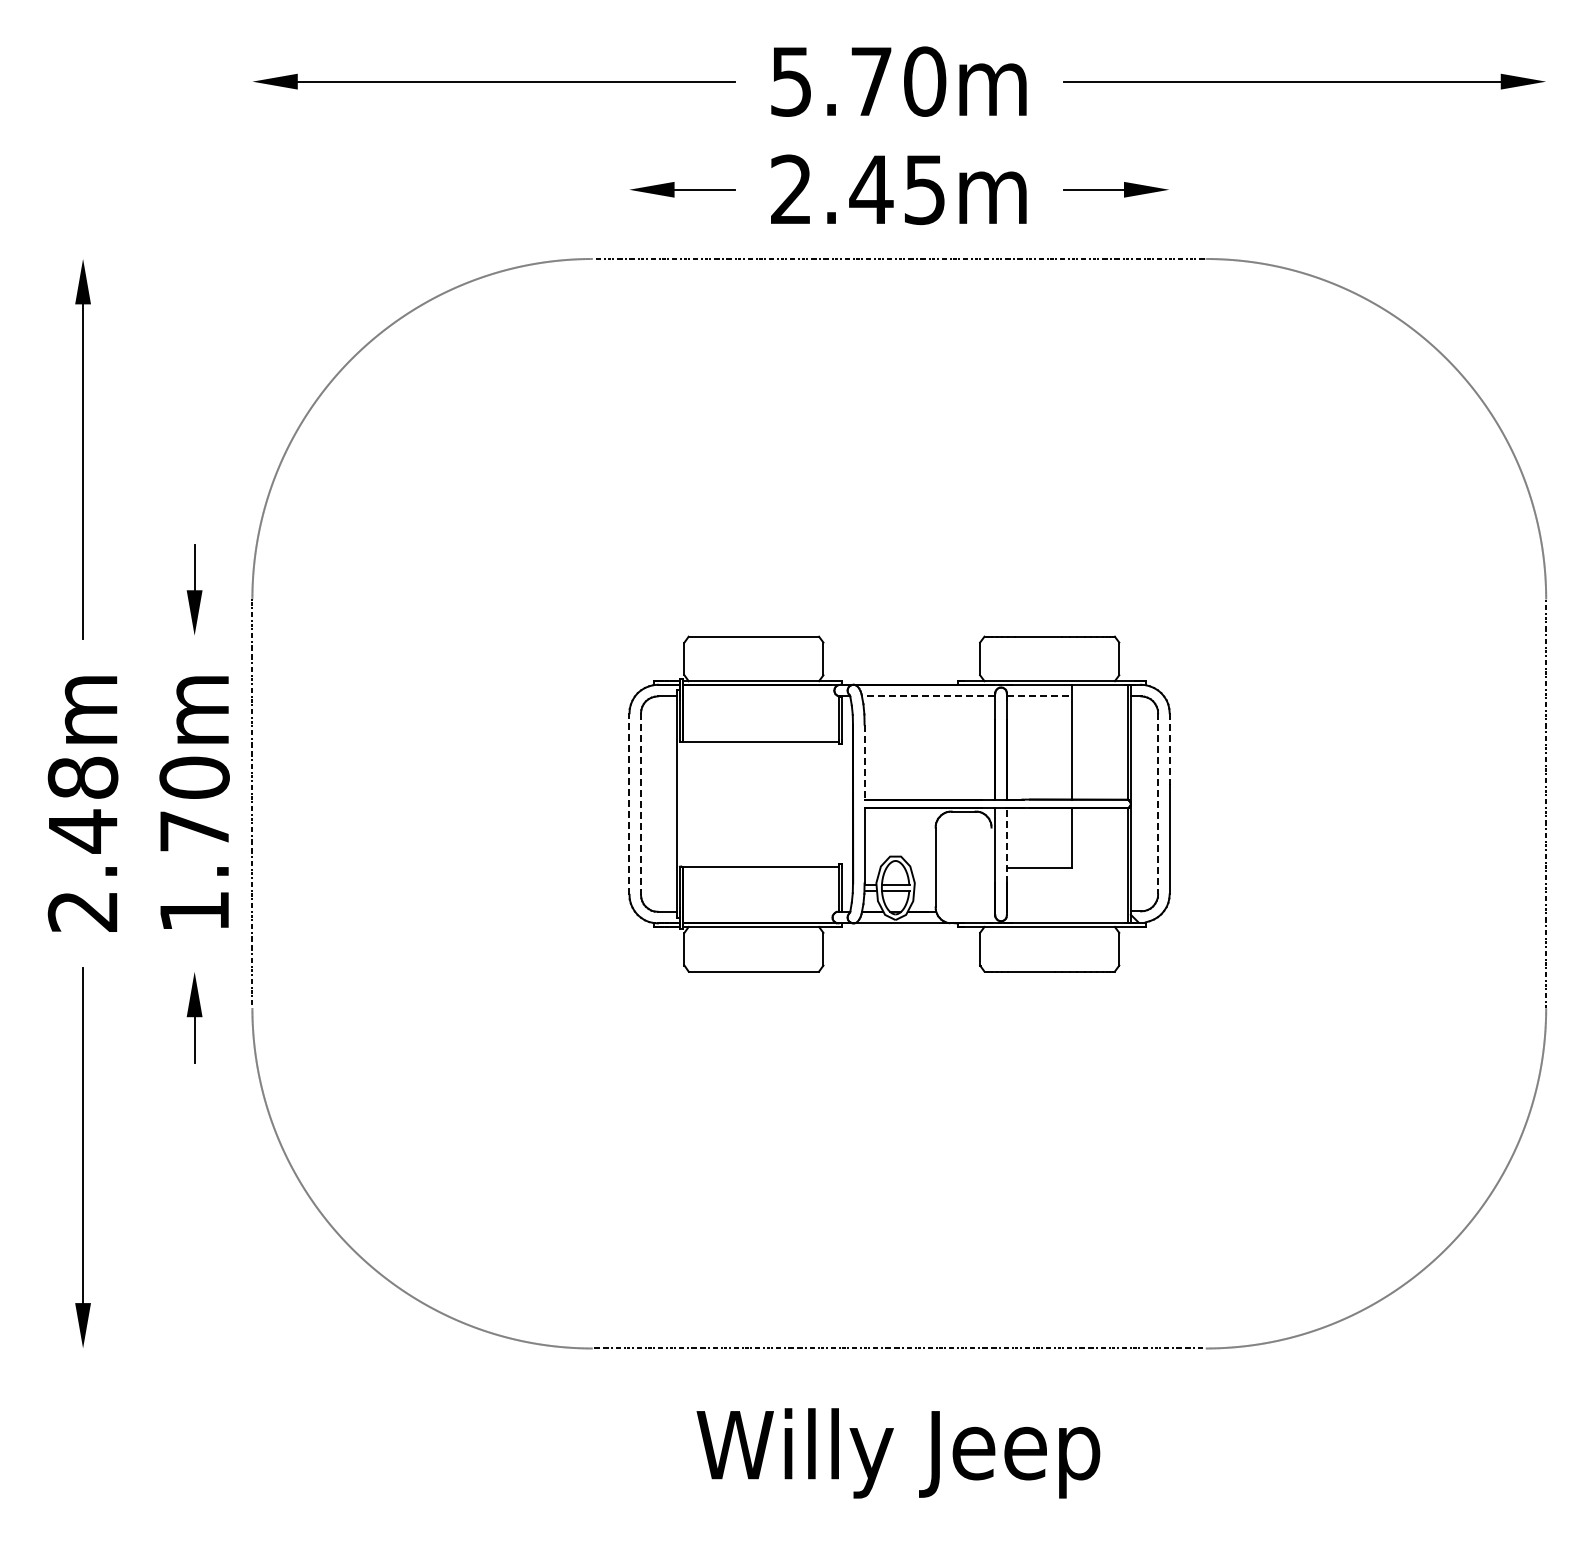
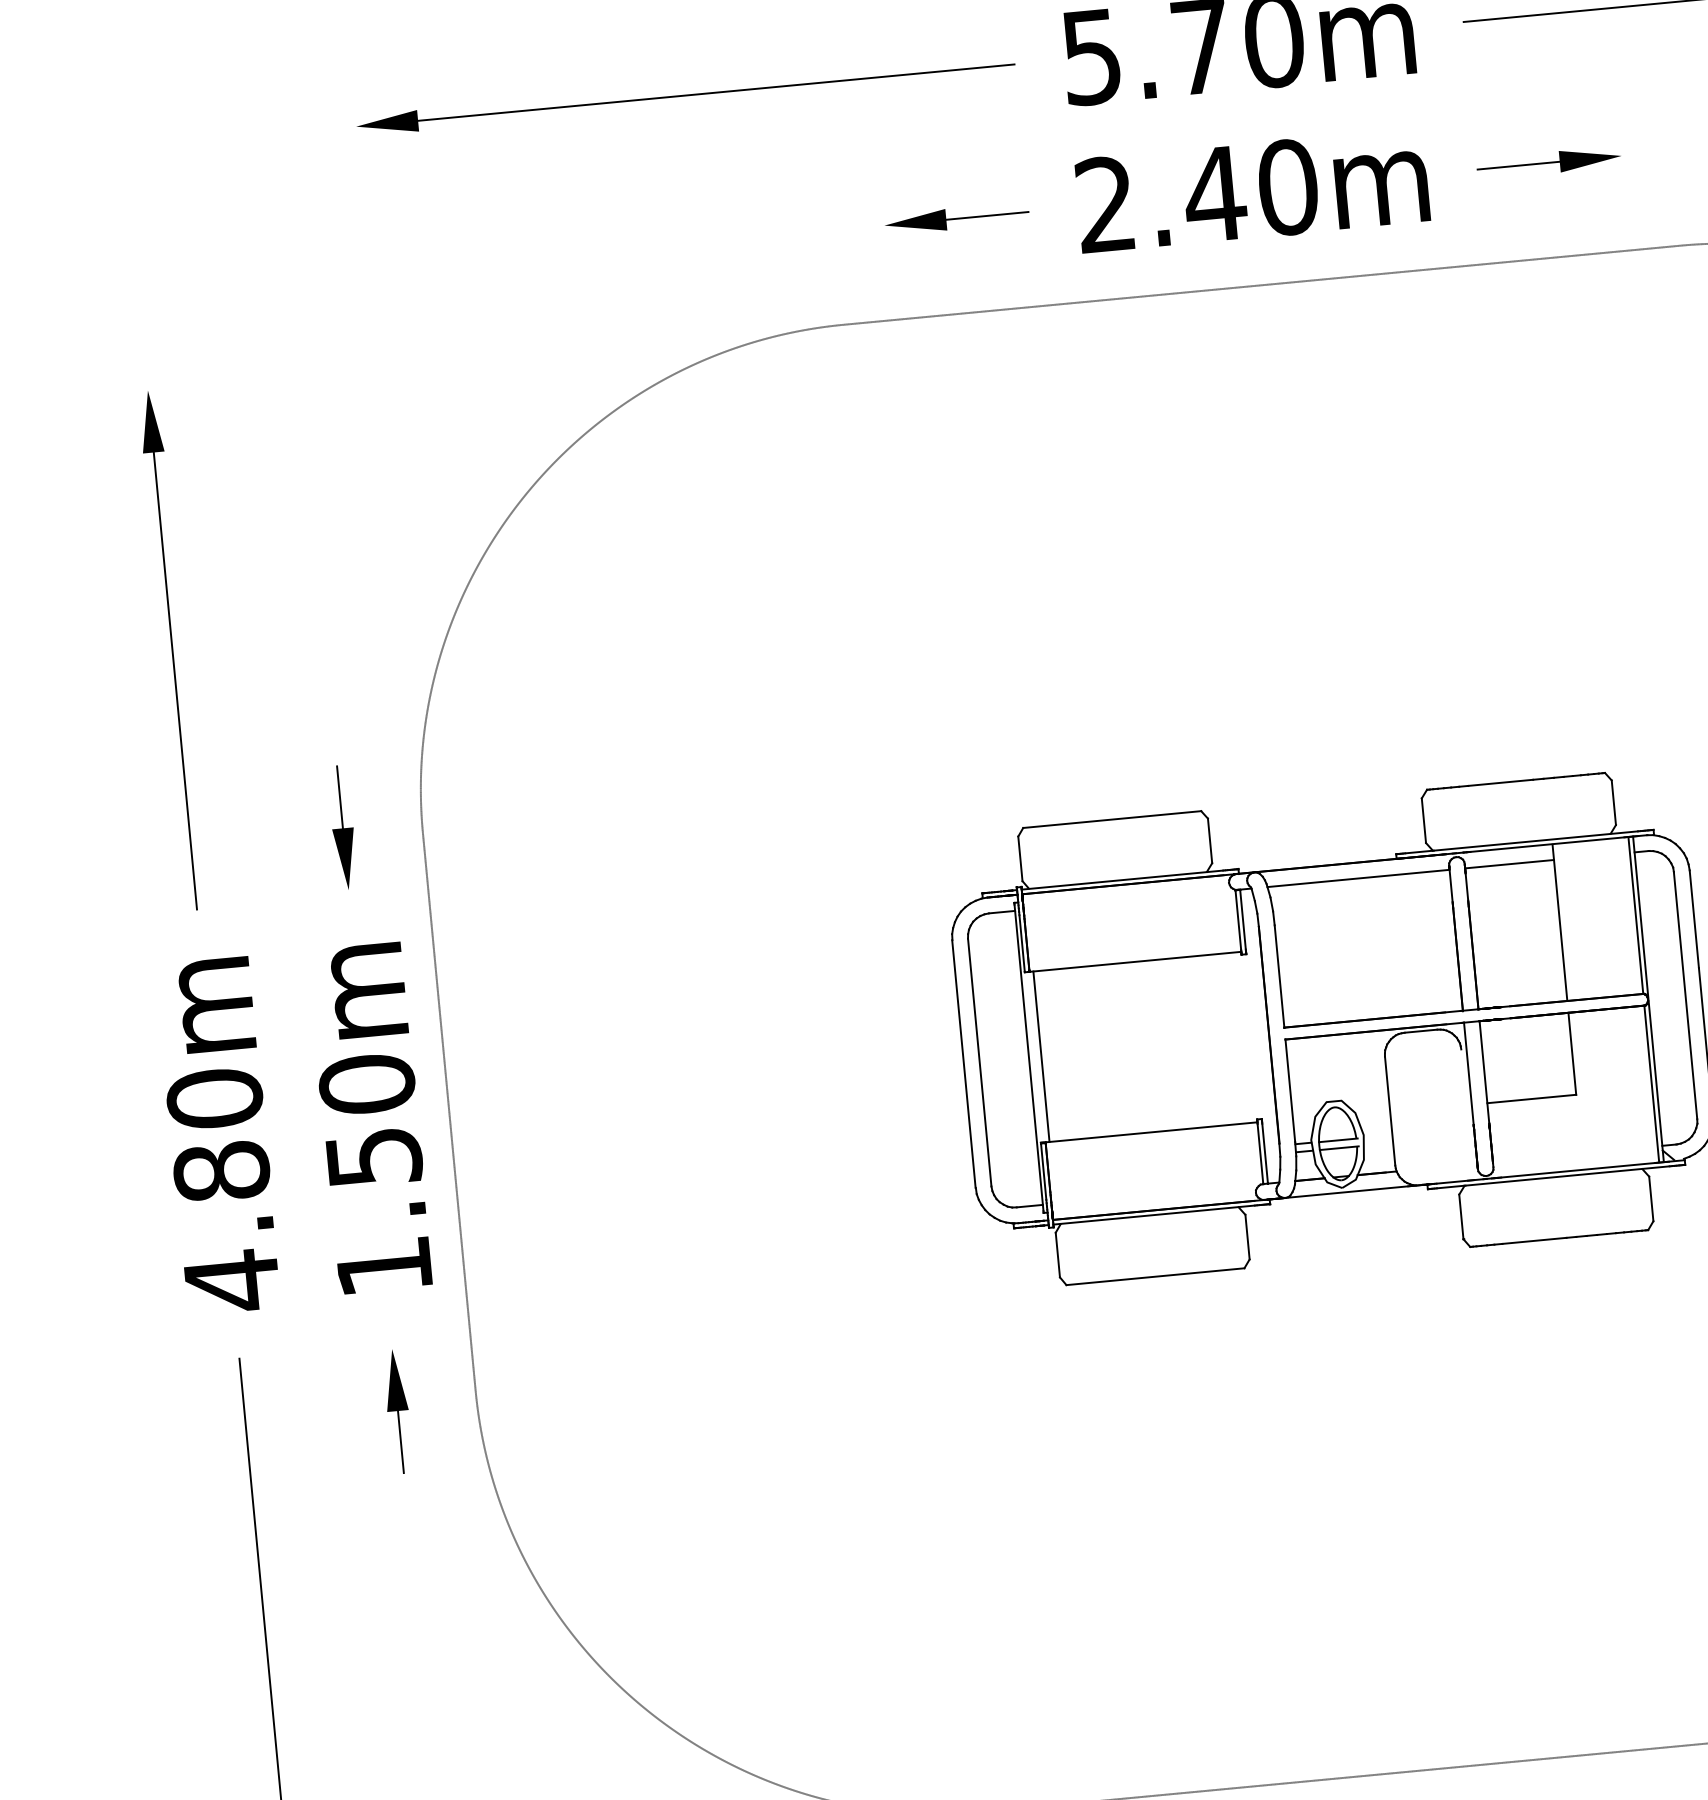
text: (925, 189) -> (1288, 187), 2.45m -> 2.40m
line: (928, 696) -> (1358, 878), dashed -> solid
line: (1039, 696) -> (1509, 864), dashed -> solid
line: (1169, 749) -> (1694, 919), dashed -> solid
line: (864, 762) -> (1279, 976), dashed -> solid
line: (686, 803) -> (1041, 1055), added
line: (1158, 803) -> (1686, 995), dashed -> solid
line: (629, 804) -> (964, 1064), dashed -> solid
line: (640, 804) -> (979, 1063), dashed -> solid
text: (194, 831) -> (373, 1157), 1.70m -> 1.50m
text: (82, 844) -> (222, 1189), 2.48m -> 4.80m
line: (1006, 845) -> (1483, 1071), dashed -> solid

